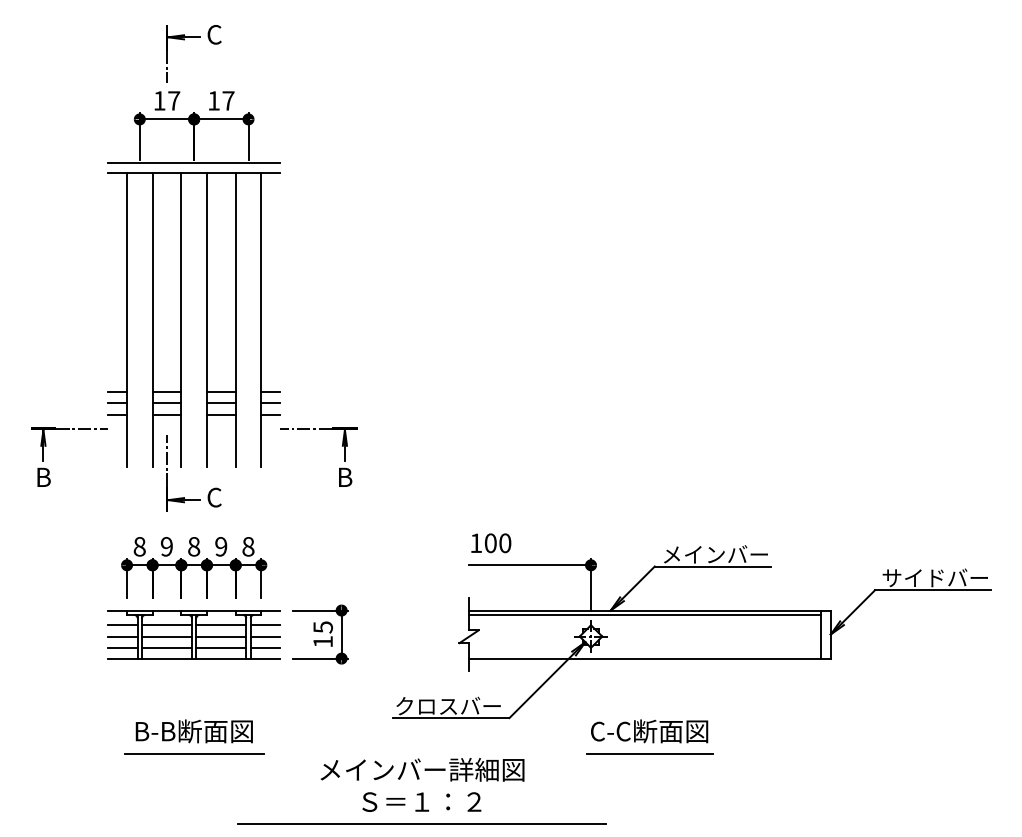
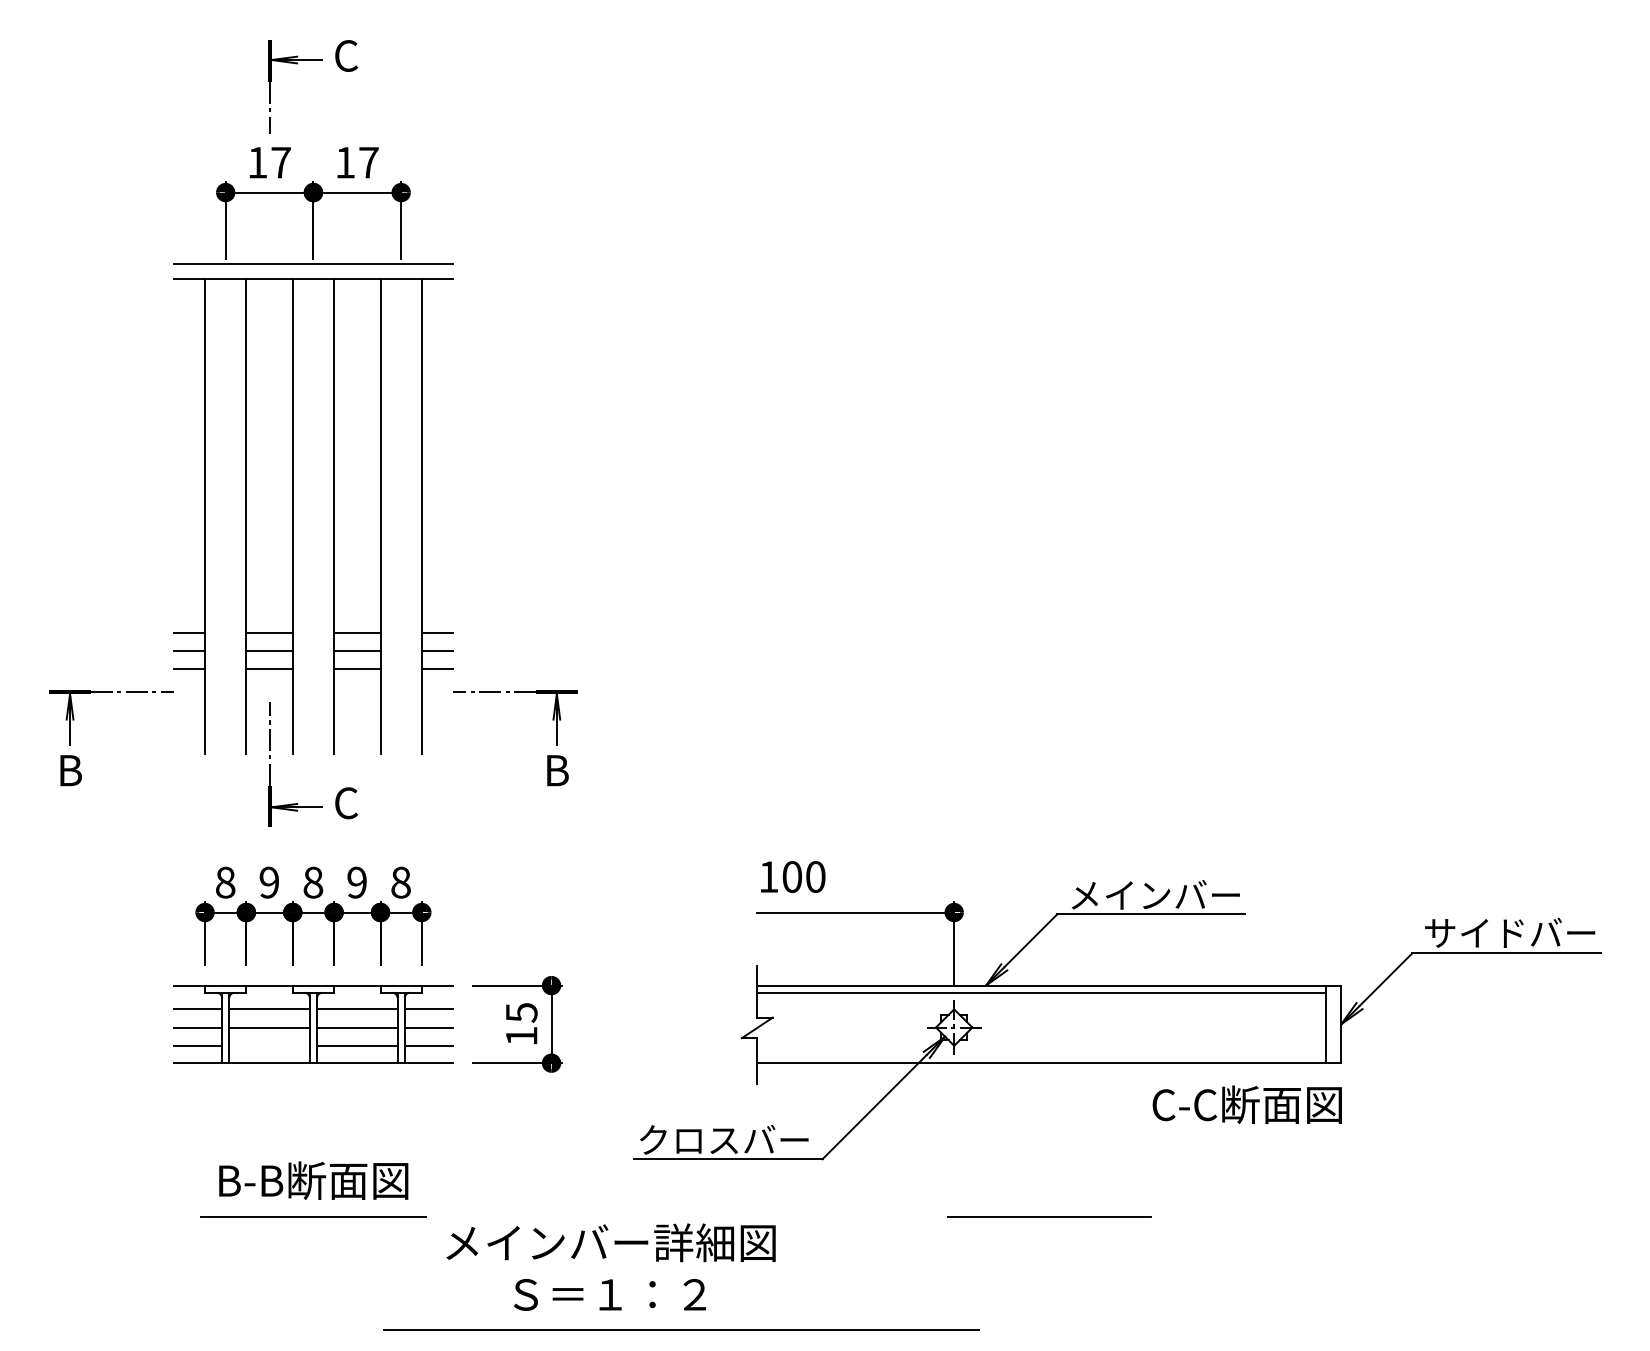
line: (166, 647) -> (268, 1045), removed
text: (649, 731) -> (1247, 1104), moved
text: (422, 784) -> (611, 1266), moved

